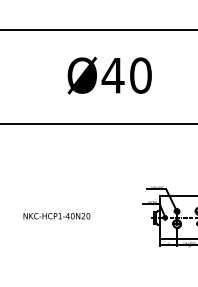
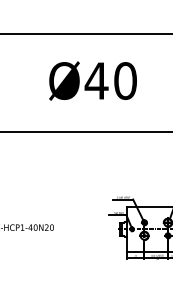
text: (109, 75) -> (92, 80), moved

